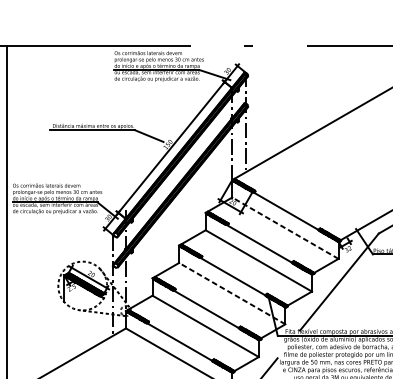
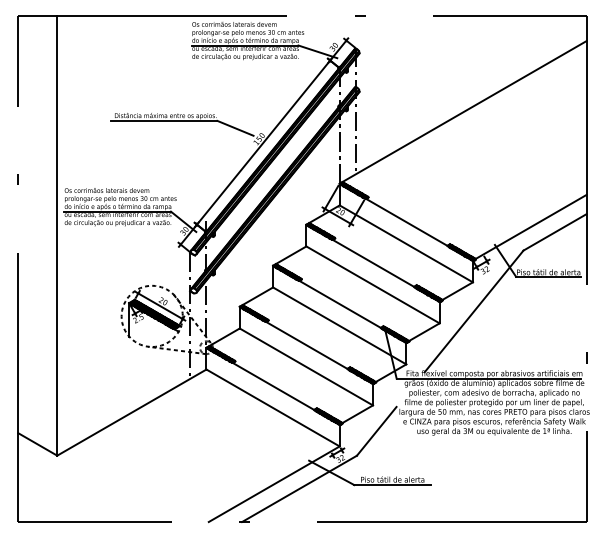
line: (285, 227) -> (406, 243), dashed -> solid
line: (232, 293) -> (339, 325), dashed -> solid

